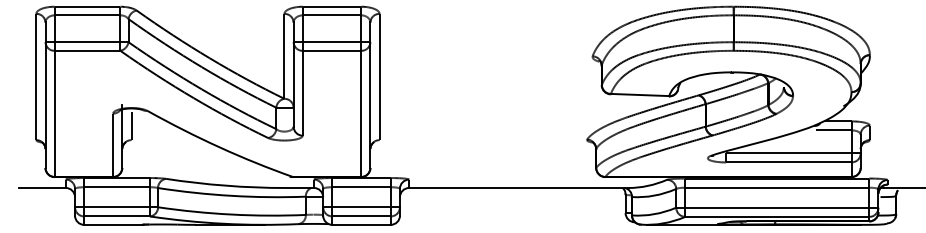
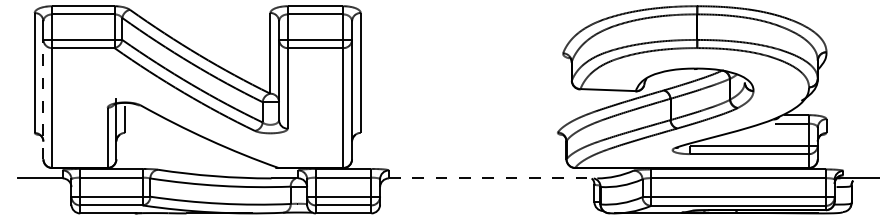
line: (45, 105) -> (43, 100), solid -> dashed
line: (518, 187) -> (492, 177), solid -> dashed

